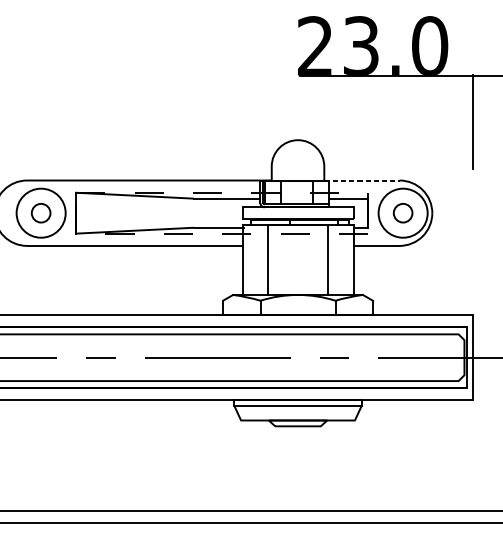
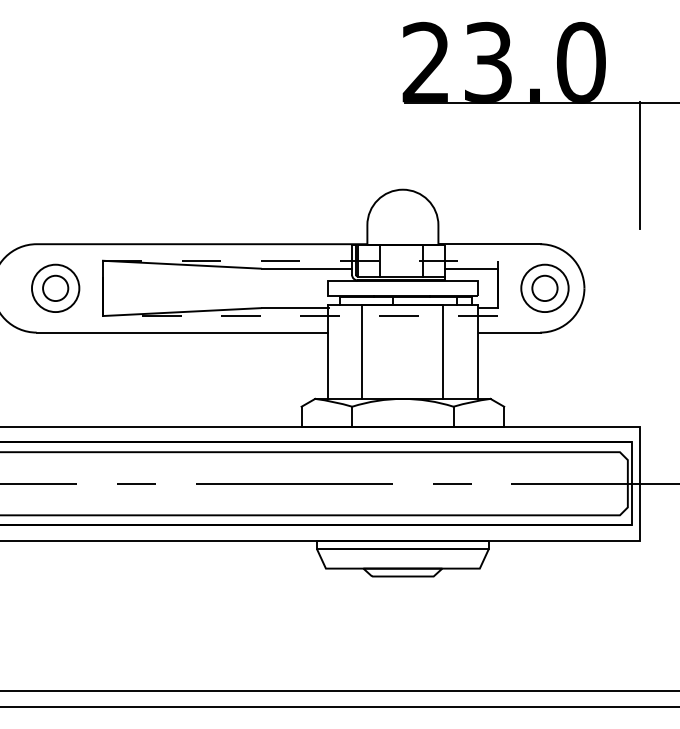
line: (362, 180) -> (490, 244), dashed -> solid
circle: (41, 213) -> (55, 288), size x0.71
circle: (402, 213) -> (544, 288), size x0.71

